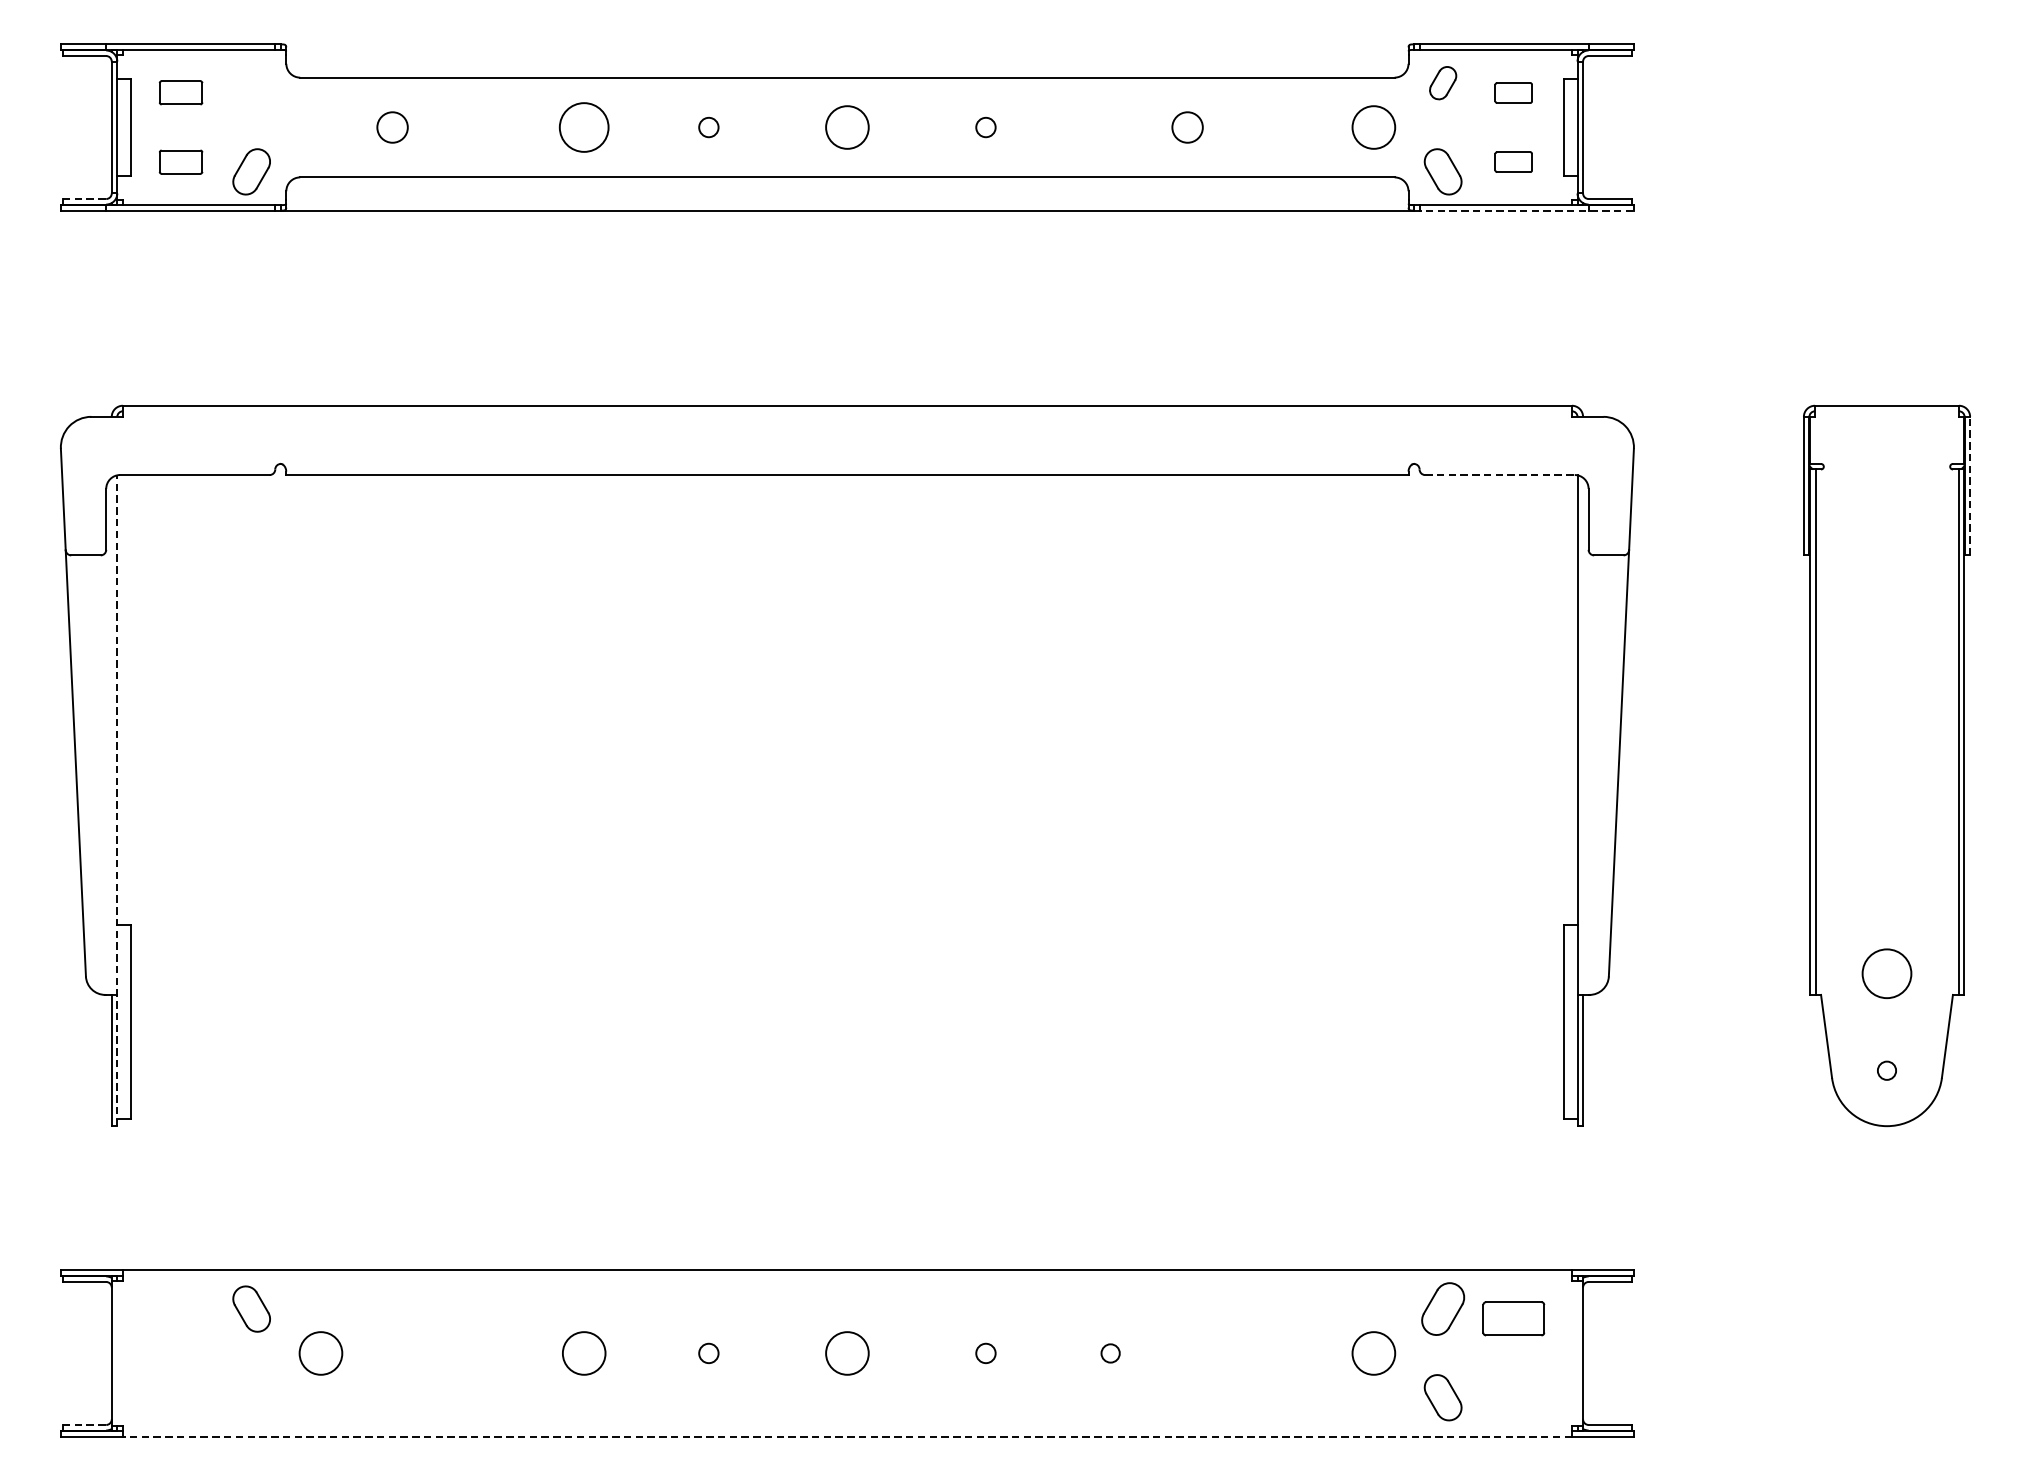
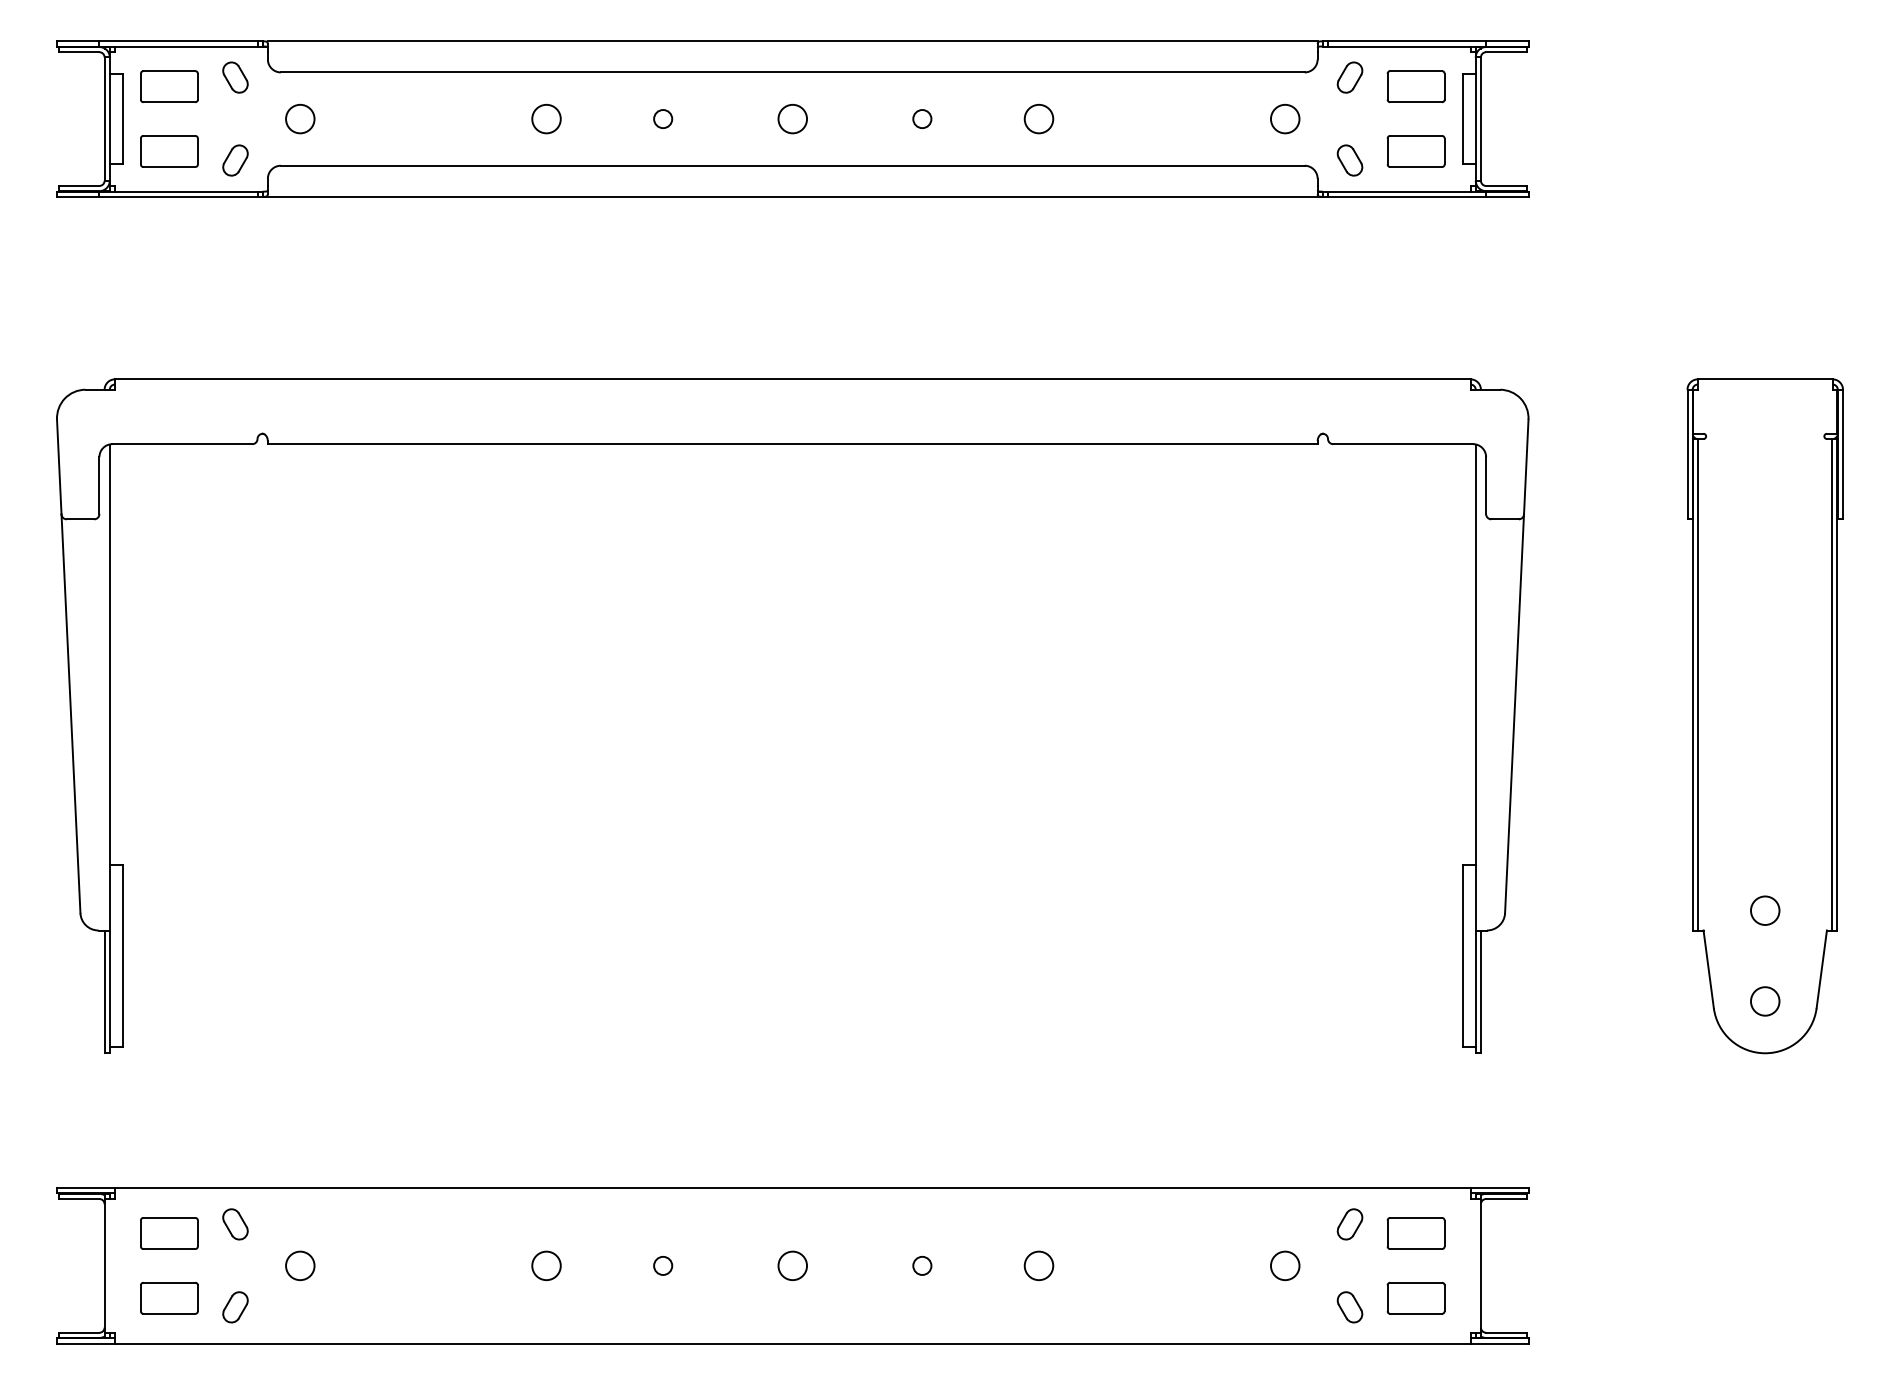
line: (847, 44) -> (792, 41), added
part: (251, 83) -> (235, 77), added
part: (181, 92) -> (169, 86), size x1.43
part: (1513, 92) -> (1415, 86), size x1.67
circle: (392, 126) -> (300, 118), moved
circle: (584, 126) -> (546, 118), size x0.62
circle: (847, 126) -> (792, 118), size x0.71
circle: (1374, 126) -> (1285, 118), size x0.71
circle: (1187, 127) -> (1038, 119), moved
part: (181, 162) -> (169, 151), size x1.43
part: (1513, 162) -> (1415, 151), size x1.67
part: (251, 171) -> (235, 160), size x0.71
part: (1442, 171) -> (1349, 160), size x0.71
line: (84, 198) -> (79, 185), dashed -> solid
line: (1523, 210) -> (1425, 196), dashed -> solid
line: (1500, 475) -> (1403, 444), dashed -> solid
line: (1970, 486) -> (1843, 454), dashed -> solid
line: (117, 800) -> (109, 748), dashed -> solid
circle: (1887, 973) -> (1765, 910), size x0.62
circle: (1887, 1070) -> (1765, 1001), size x1.67
part: (251, 1309) -> (235, 1224), size x0.71
part: (1442, 1309) -> (1349, 1224), size x0.62
part: (181, 1318) -> (169, 1233), added
circle: (321, 1353) -> (300, 1265), size x0.71
circle: (584, 1353) -> (546, 1265), size x0.71
circle: (847, 1353) -> (792, 1265), size x0.71
circle: (1110, 1353) -> (1038, 1265), size x1.67
circle: (1374, 1353) -> (1285, 1265), size x0.71
part: (1513, 1387) -> (1415, 1297), added
part: (181, 1388) -> (169, 1298), added
part: (251, 1397) -> (235, 1307), added
part: (1442, 1397) -> (1349, 1307), size x0.71
line: (84, 1424) -> (79, 1332), dashed -> solid
line: (847, 1436) -> (792, 1343), dashed -> solid

